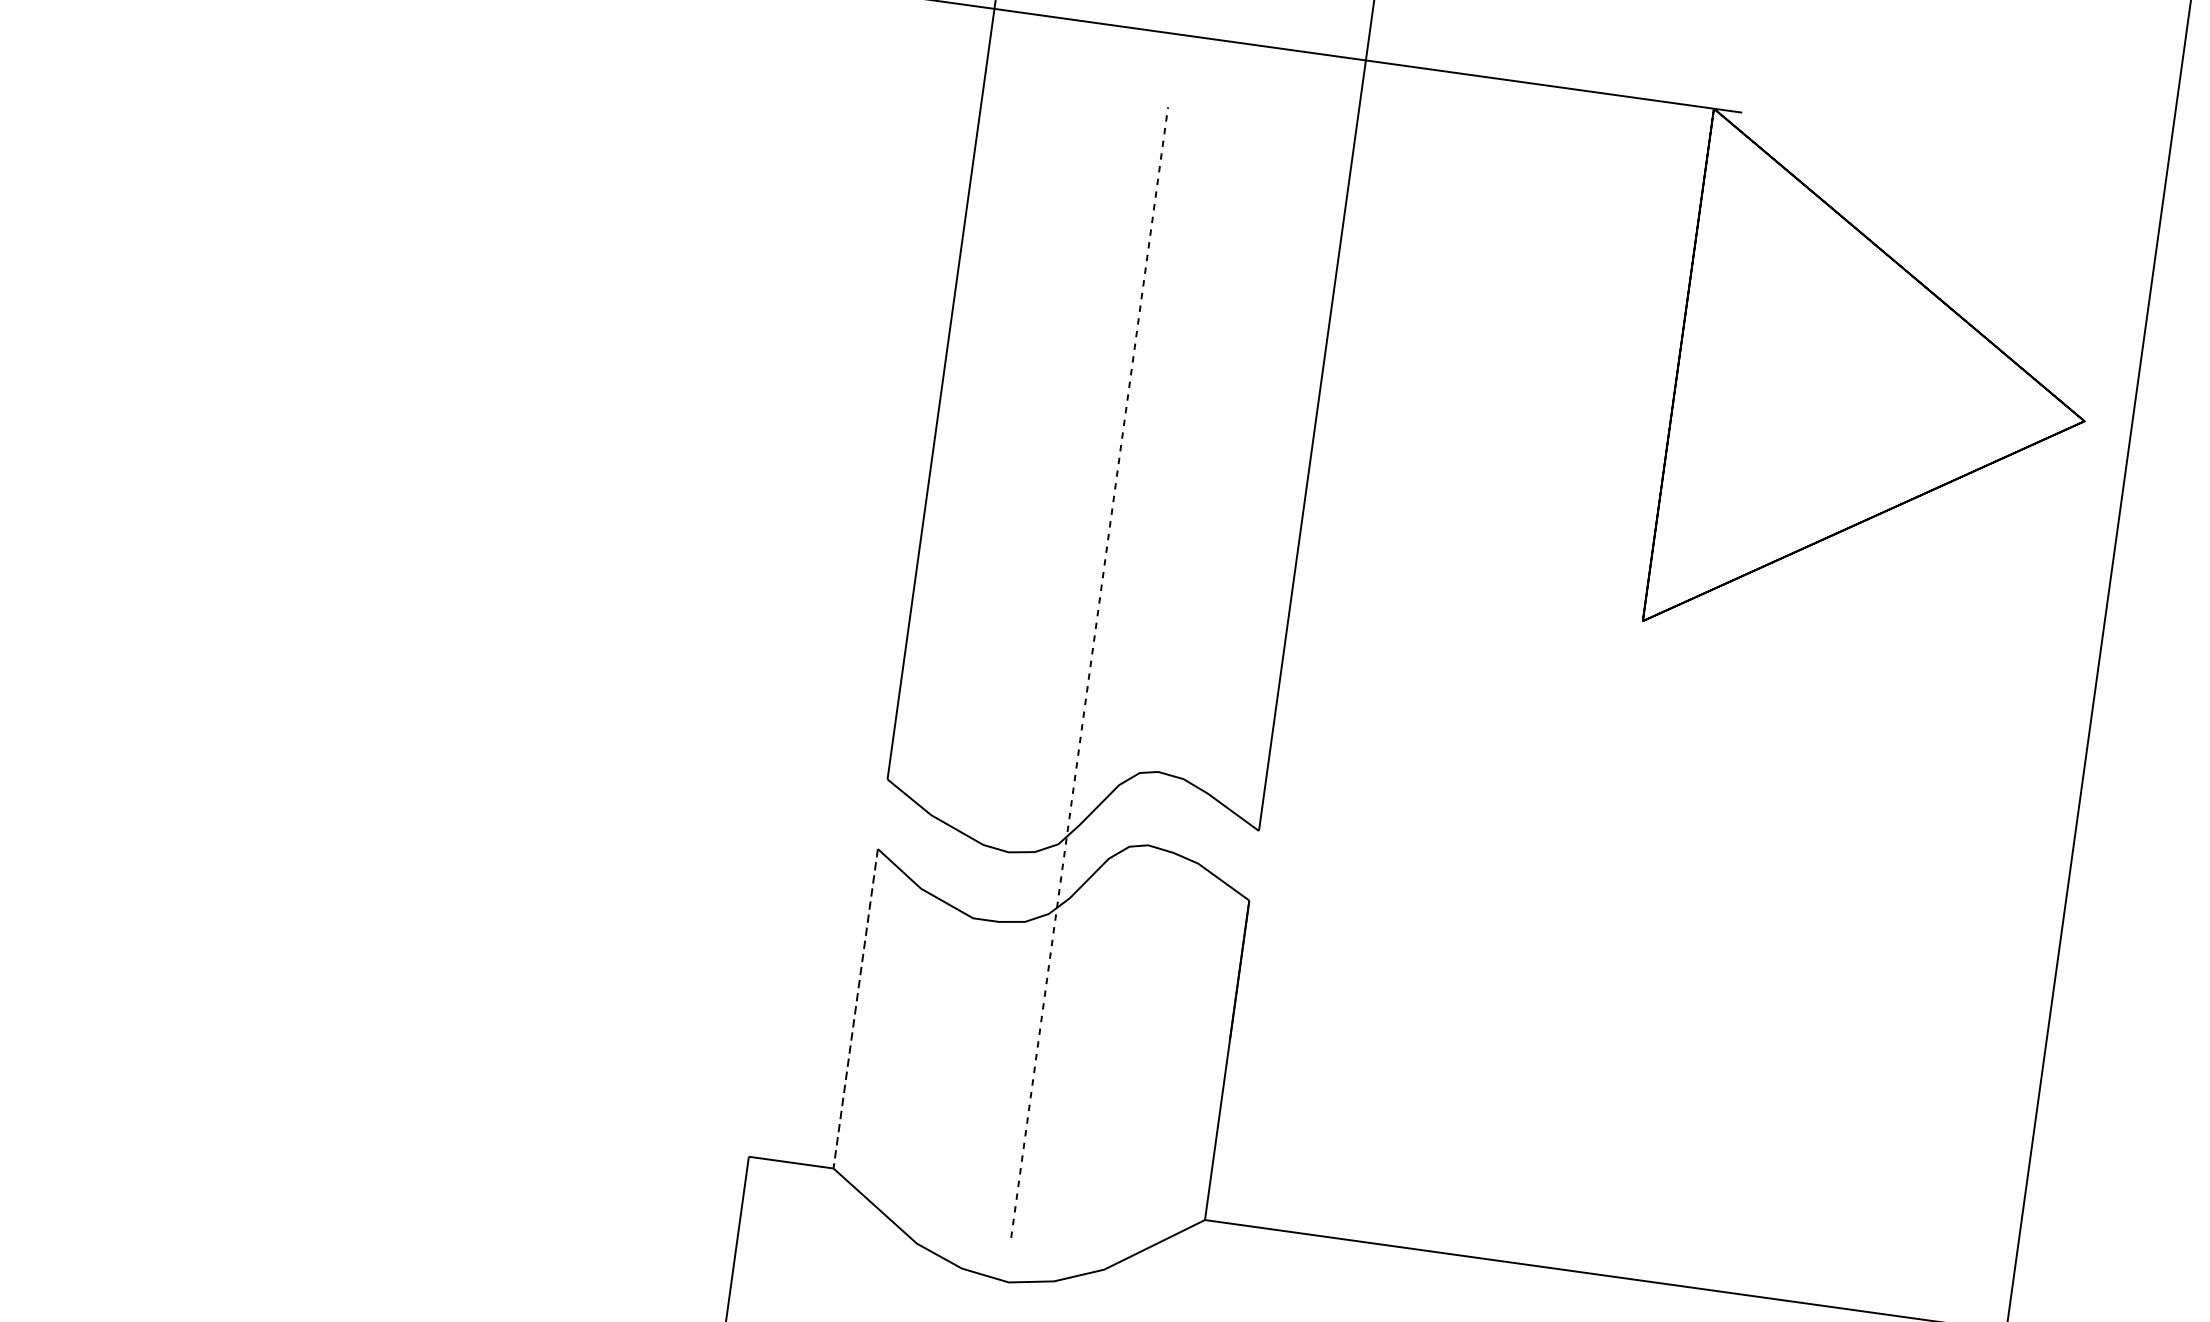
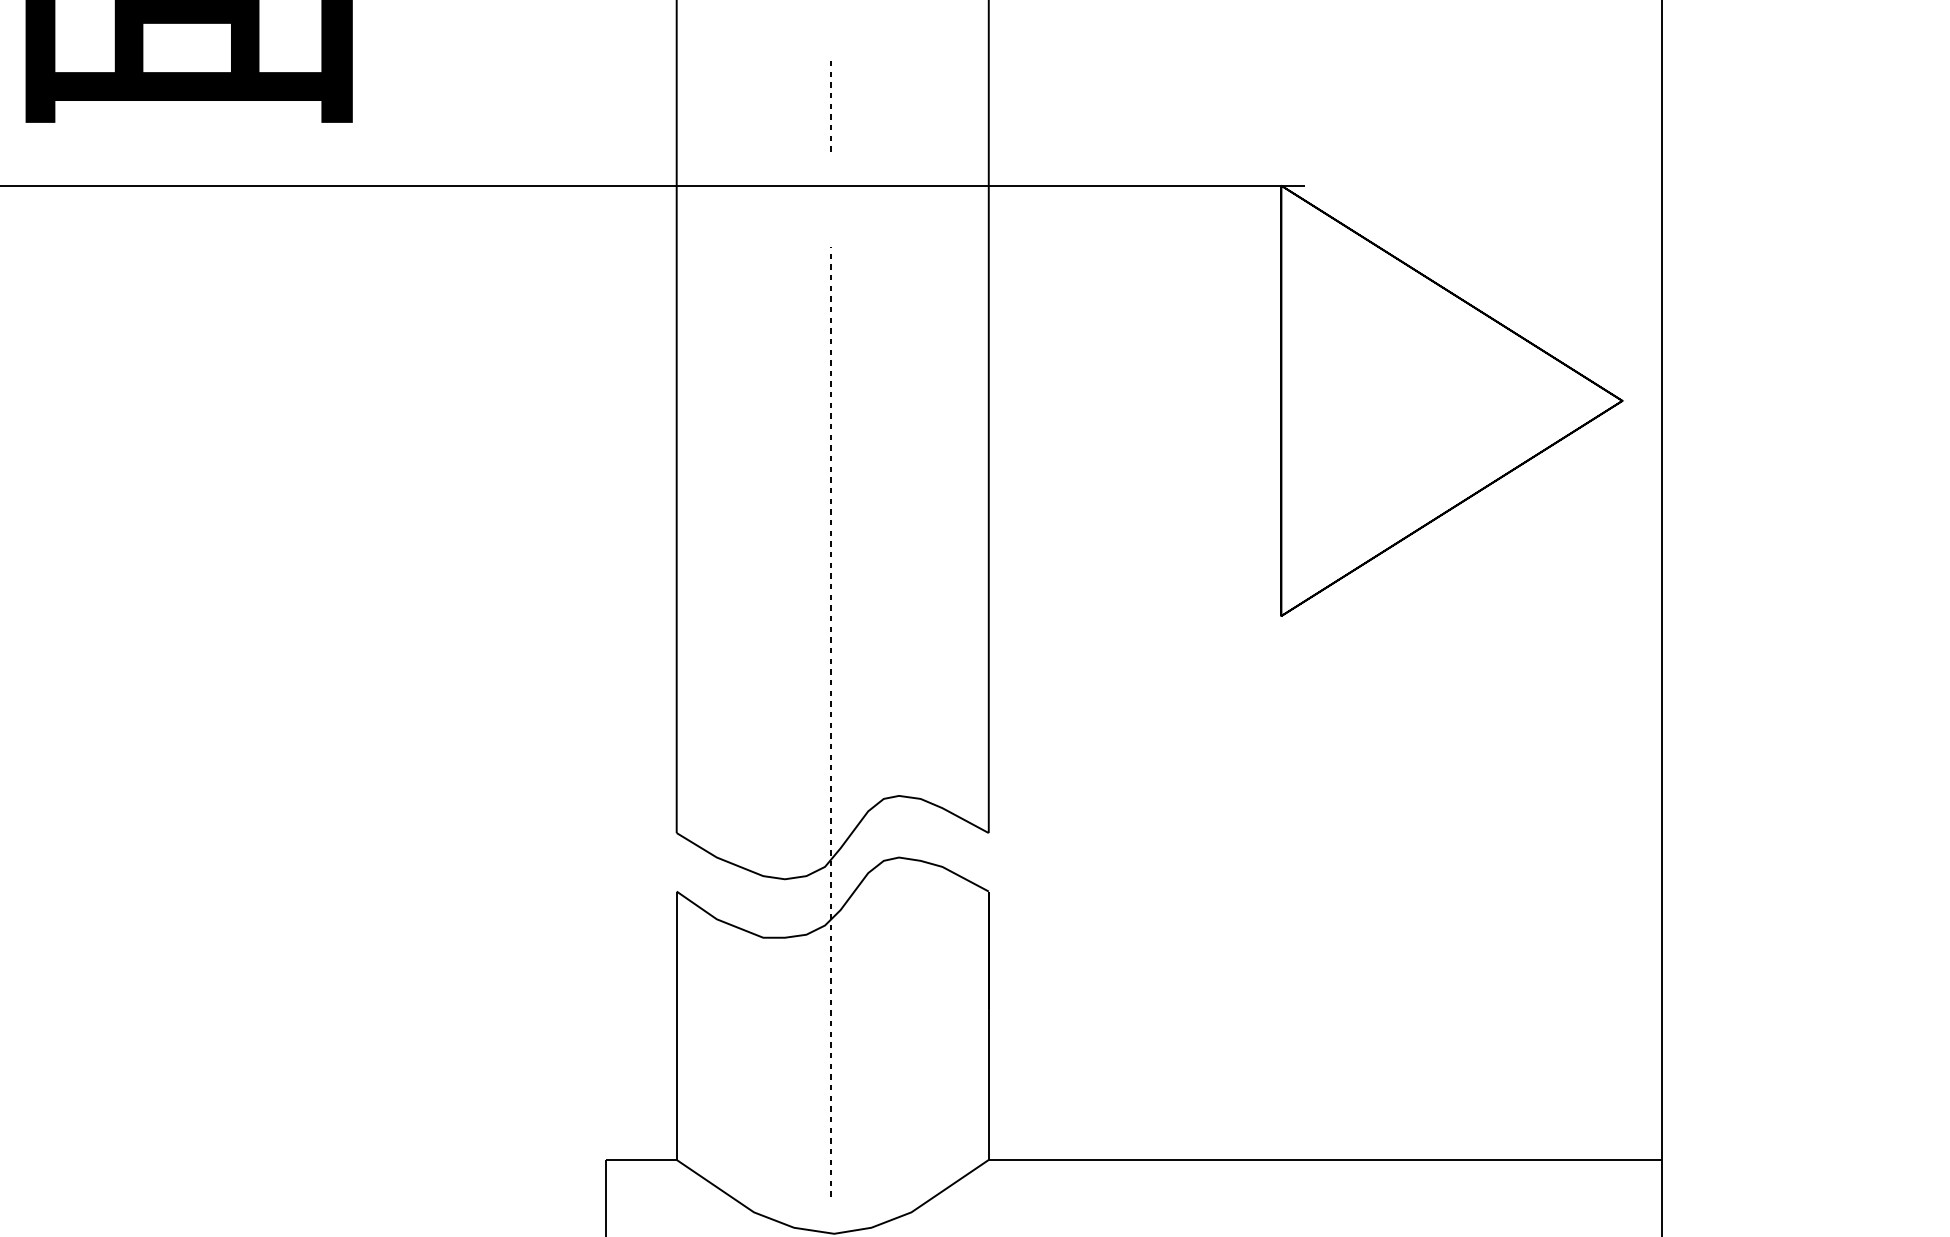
line: (855, 1009) -> (676, 1026), dashed -> solid

